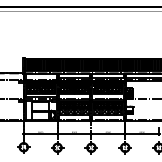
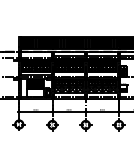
hatch: (39, 105) -> (34, 83), added

